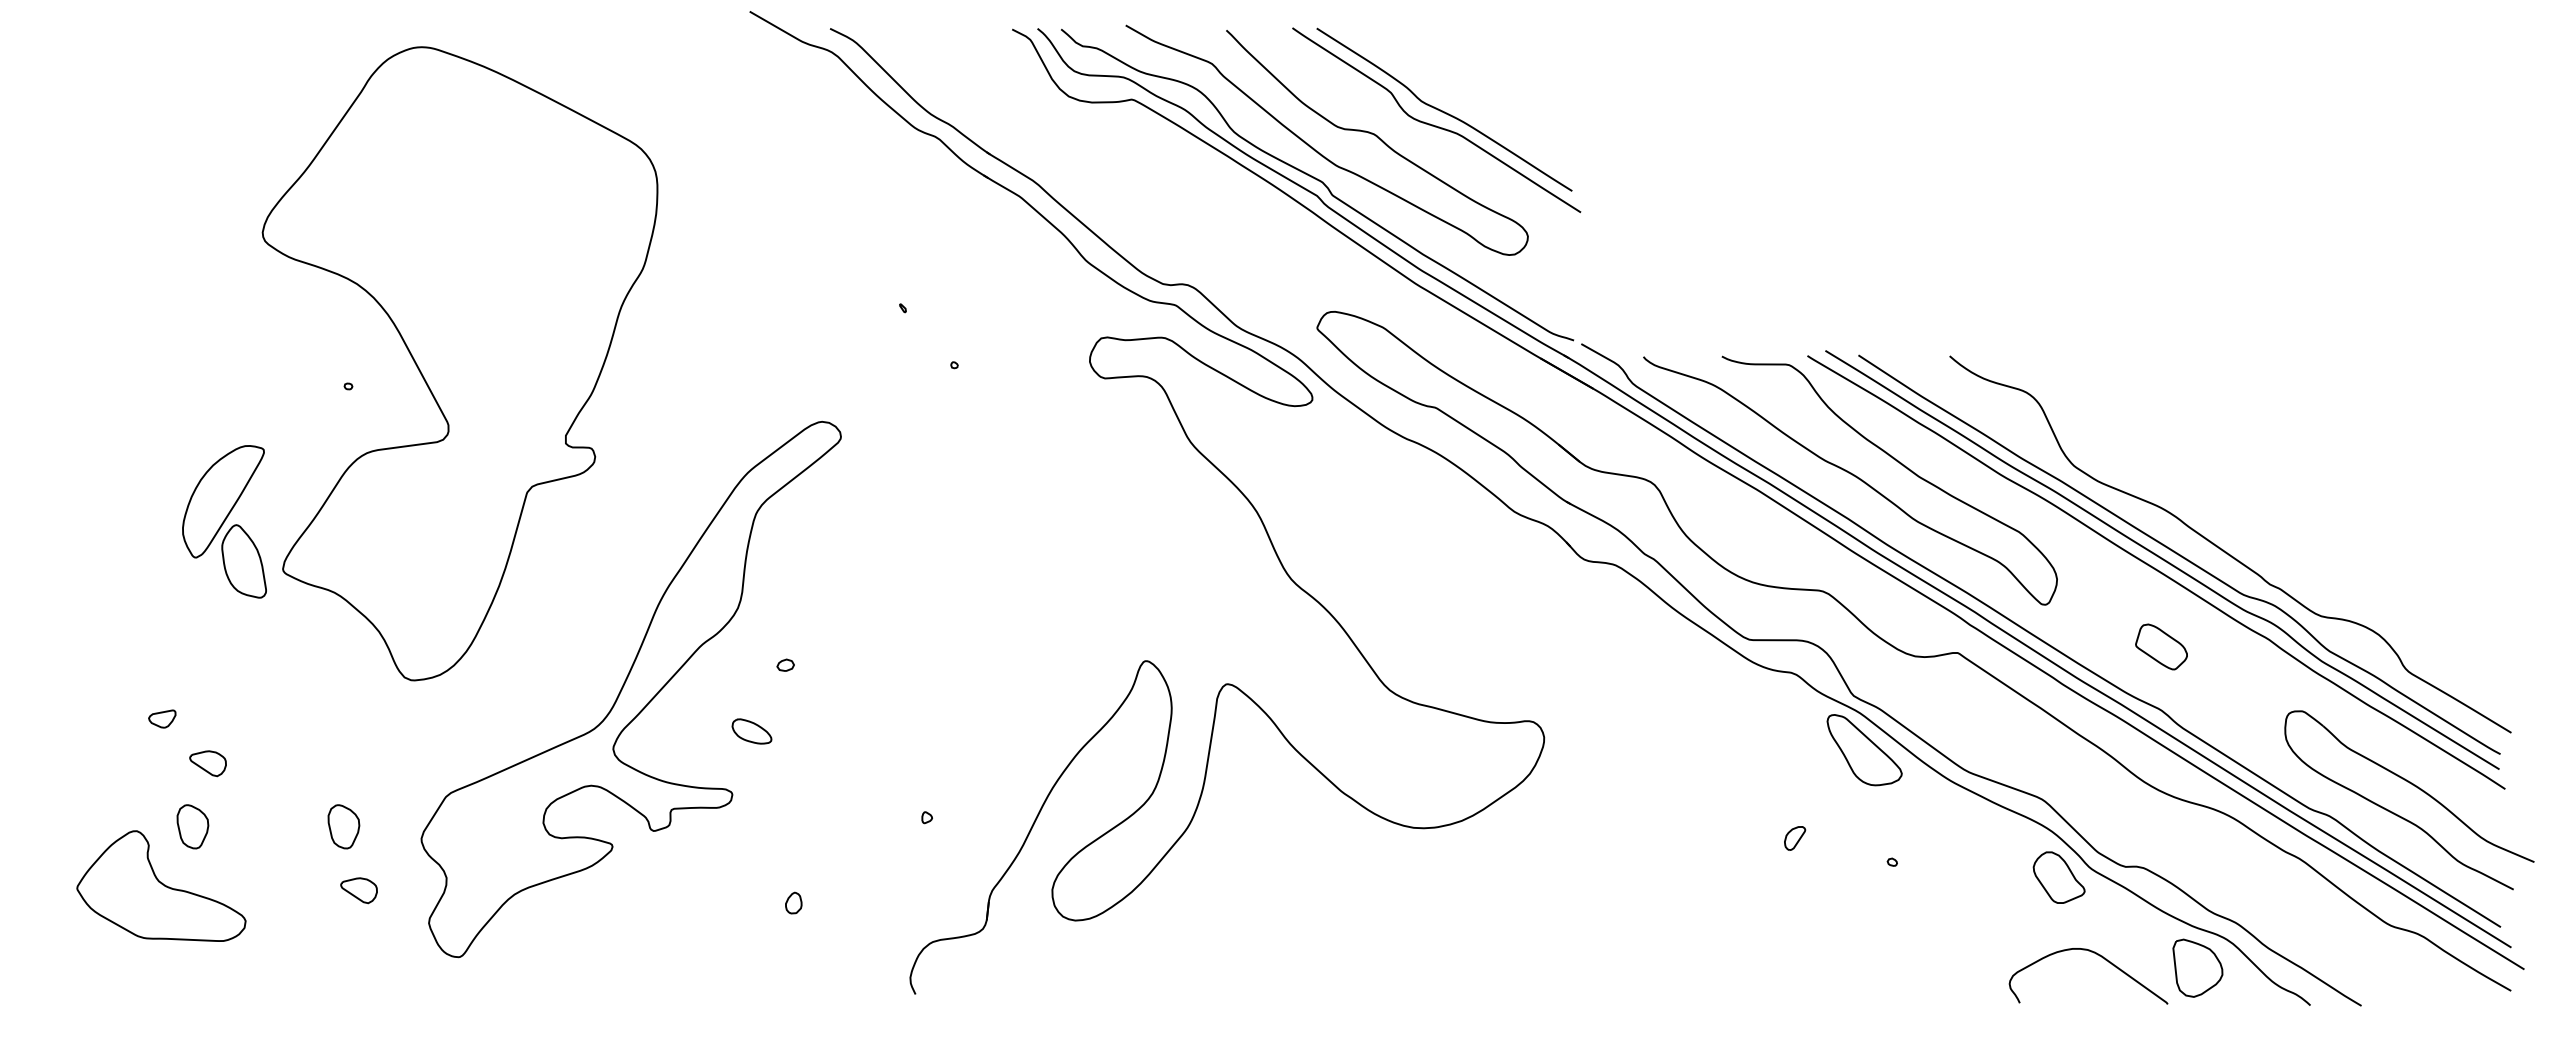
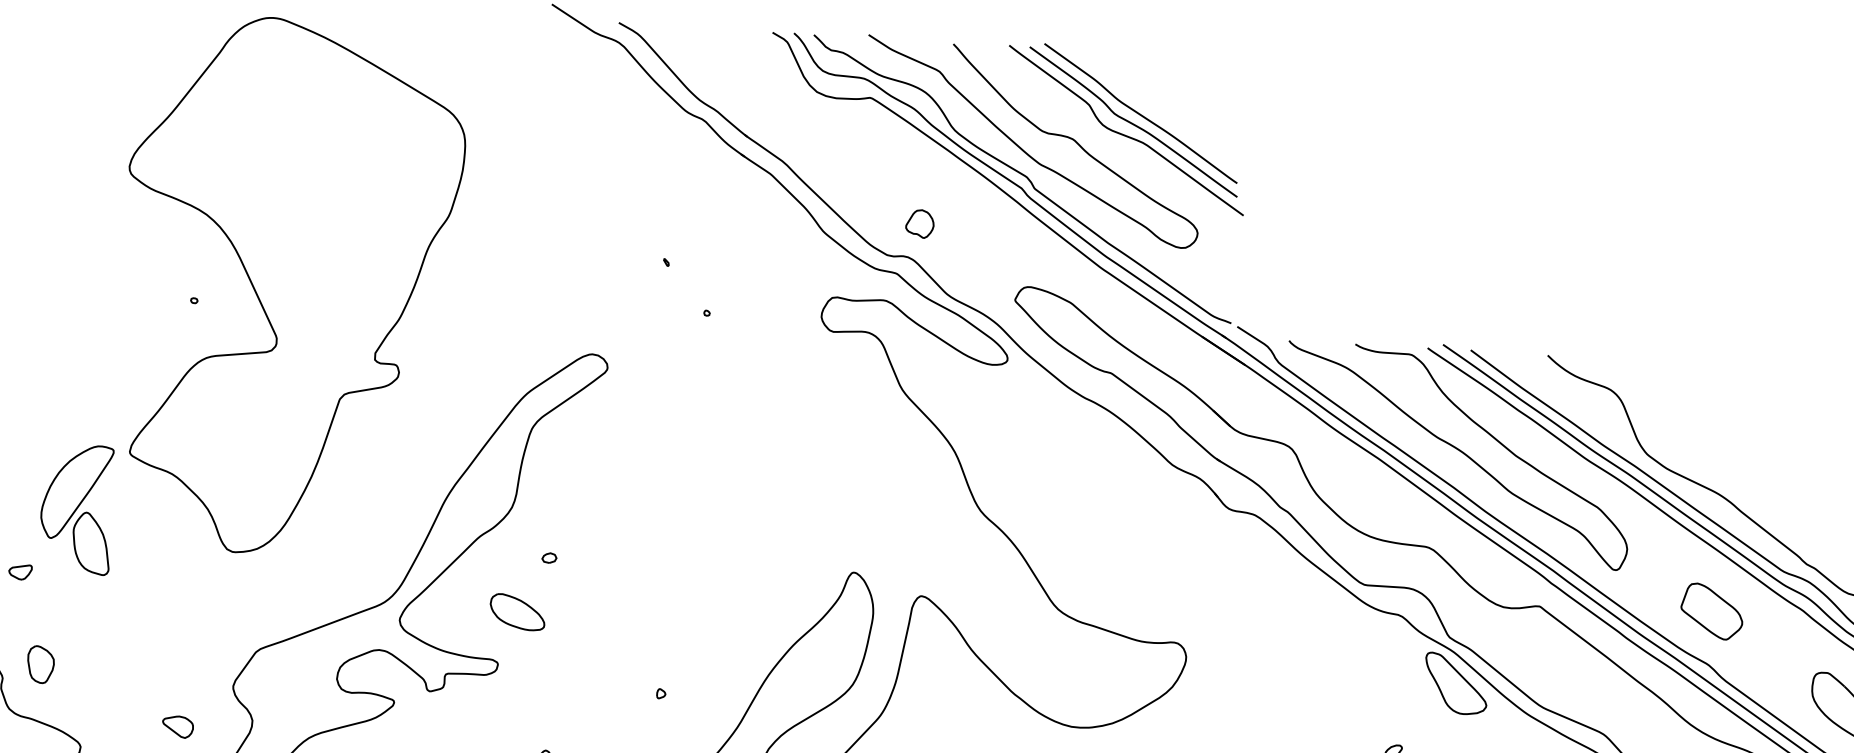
curve: (1452, 99) -> (1140, 113), added
part: (1199, 244) -> (919, 223), added
part: (224, 521) -> (76, 508), moved
part: (2161, 646) -> (1712, 611), size x1.43
part: (751, 731) -> (517, 612), size x1.67
part: (207, 763) -> (56, 611), removed
part: (343, 826) -> (168, 672), removed

